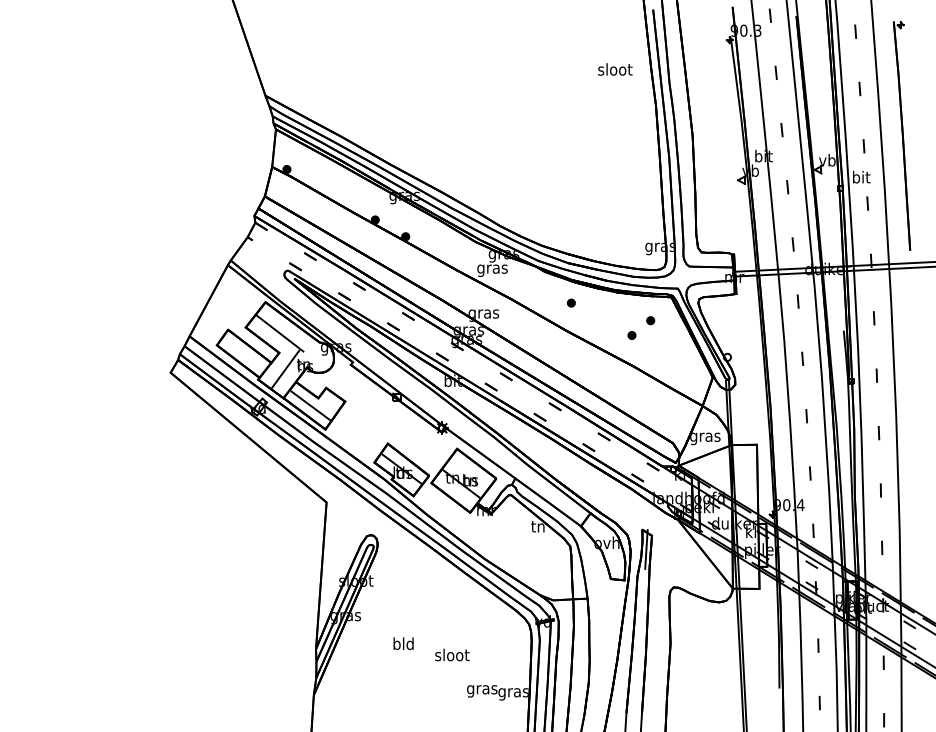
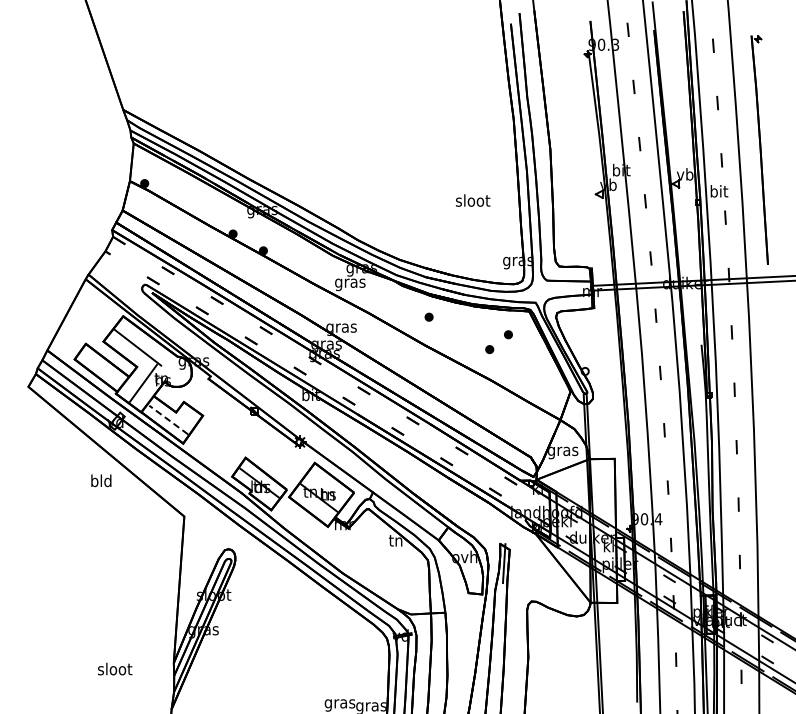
text: (615, 69) -> (473, 200), moved
line: (310, 405) -> (168, 419), solid -> dashed
text: (403, 643) -> (101, 480), moved
text: (452, 654) -> (115, 668), moved

